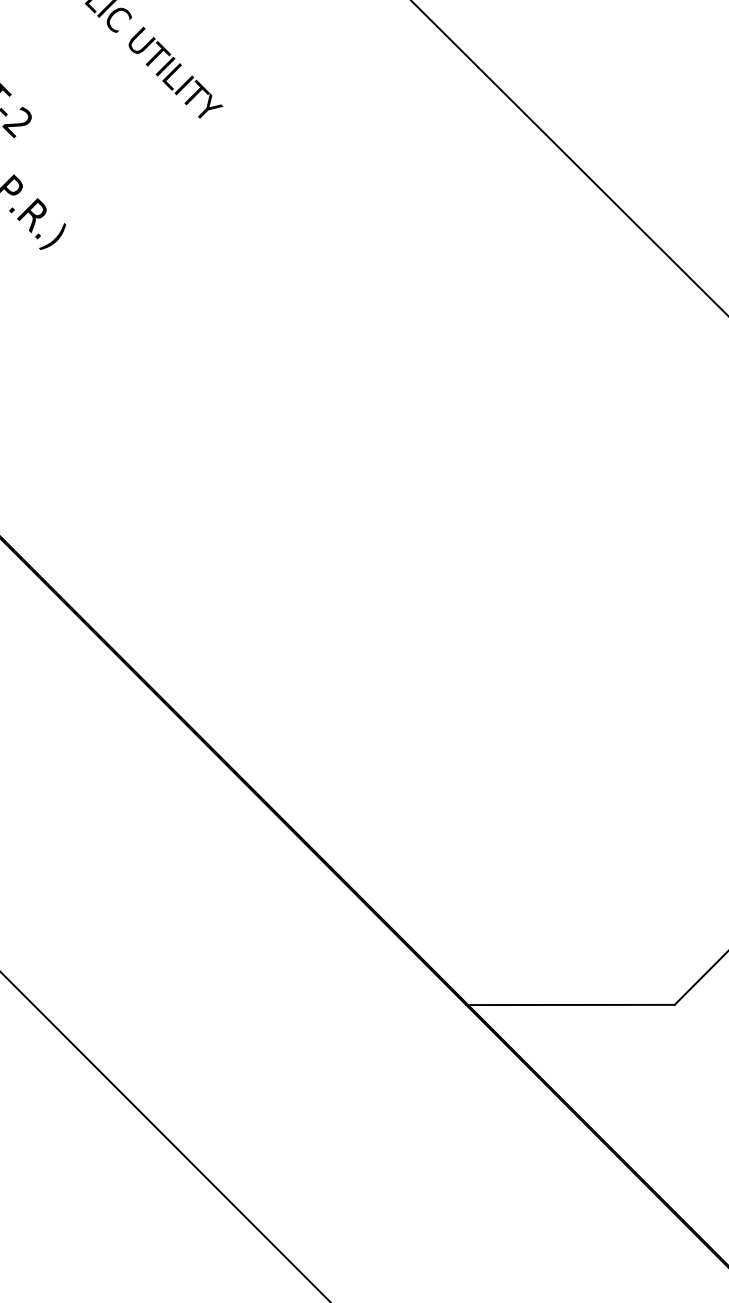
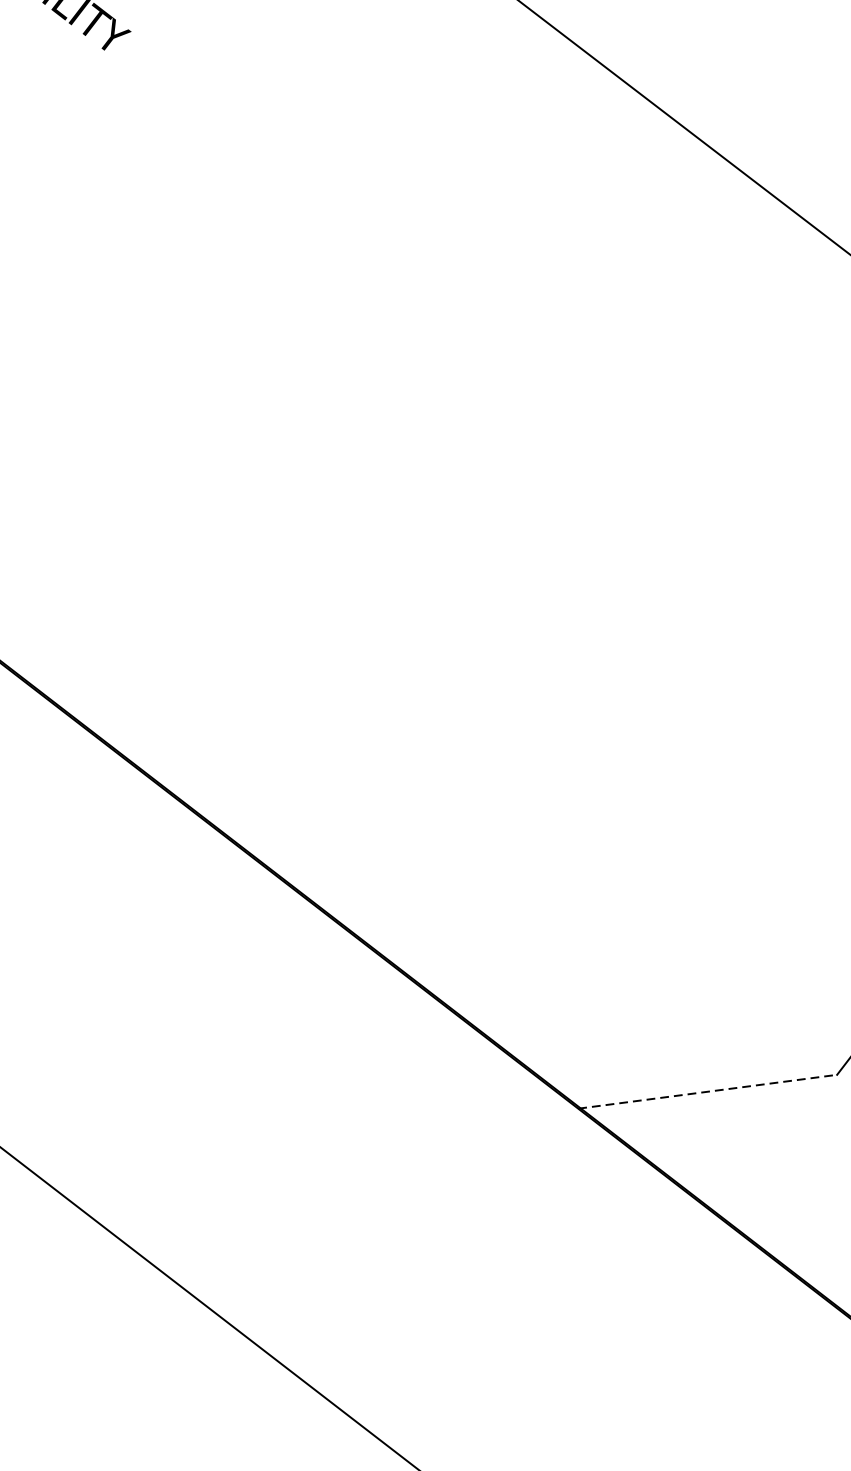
line: (571, 1004) -> (708, 1091), solid -> dashed

